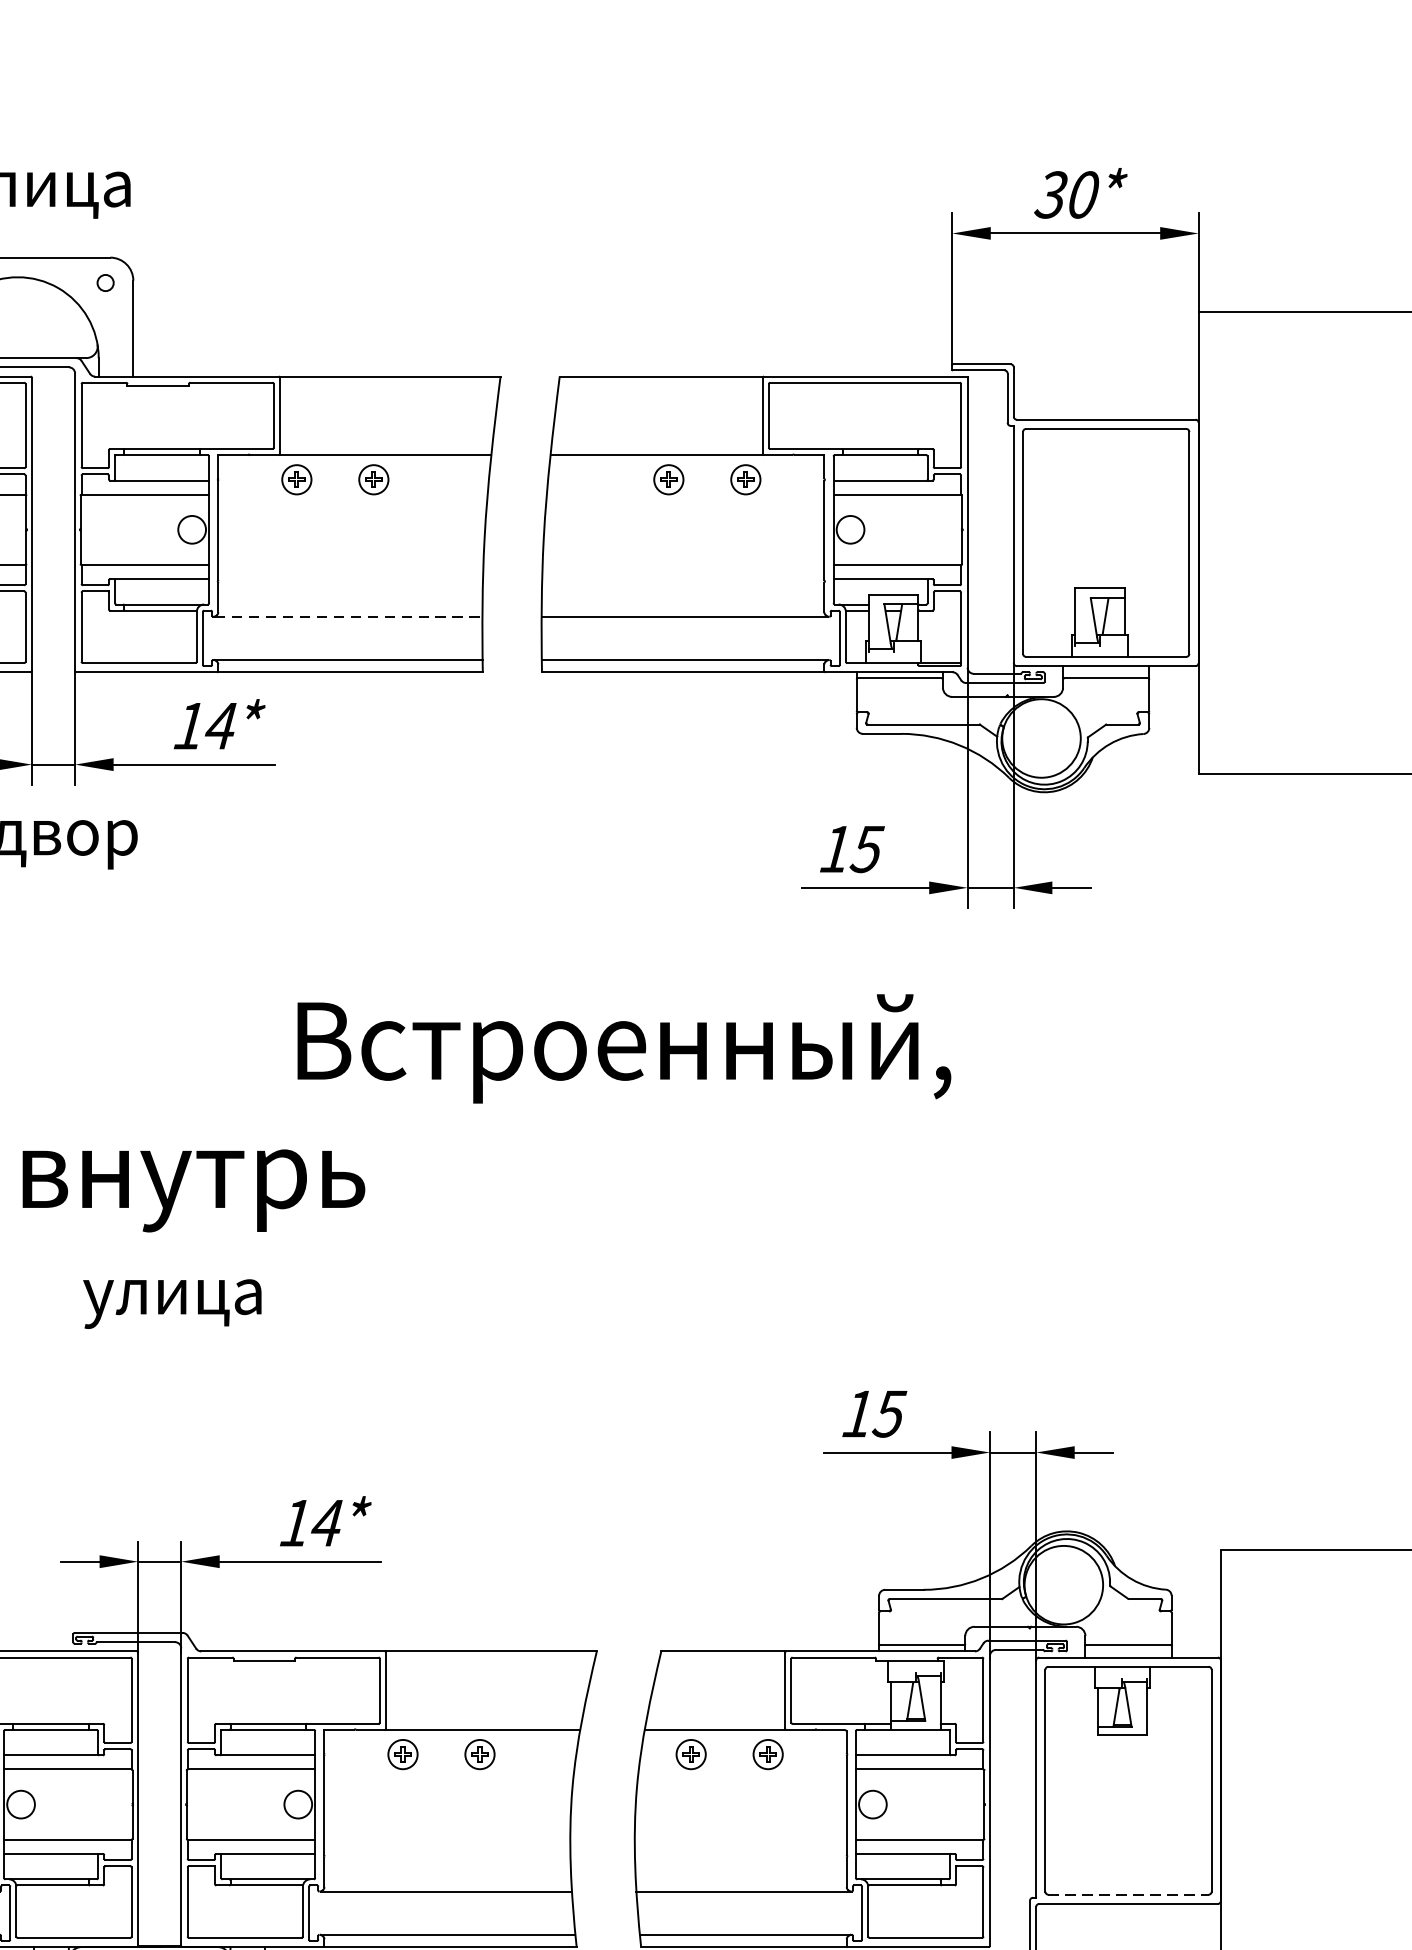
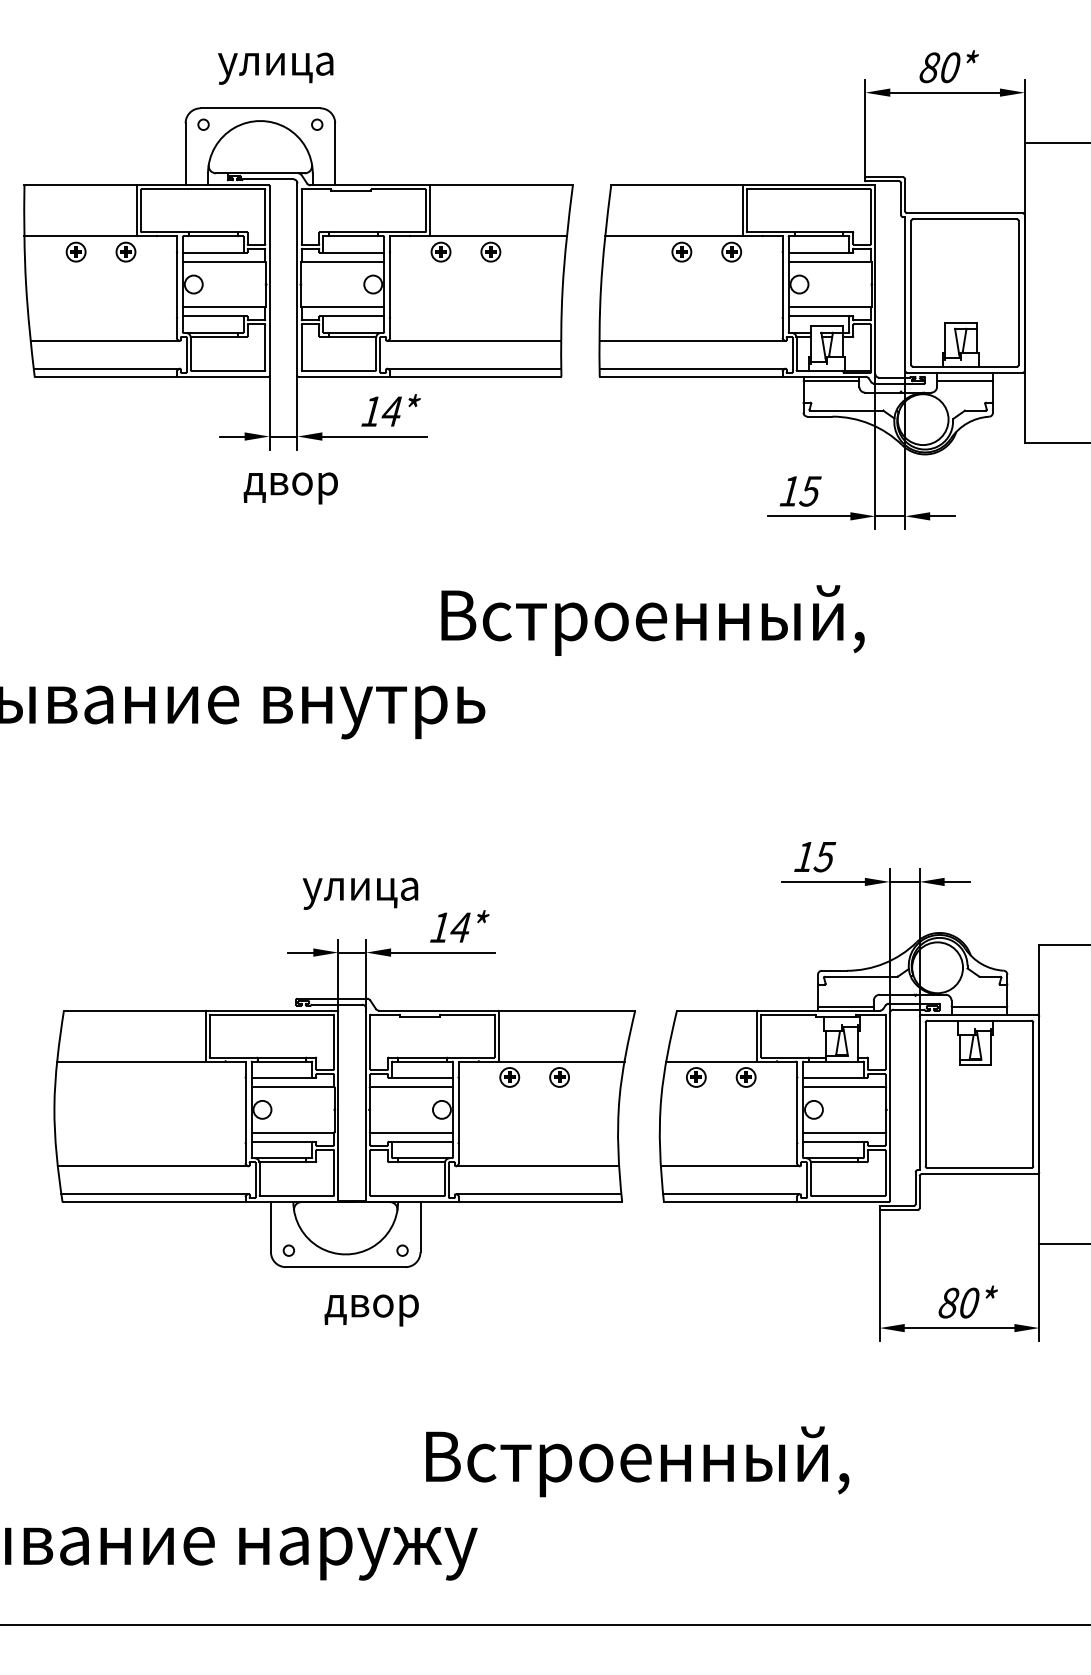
text: (1051, 194) -> (929, 67), 30* -> 80*
line: (348, 616) -> (474, 340), dashed -> solid
text: (172, 1303) -> (360, 893), moved
line: (1128, 1895) -> (979, 1168), dashed -> solid

